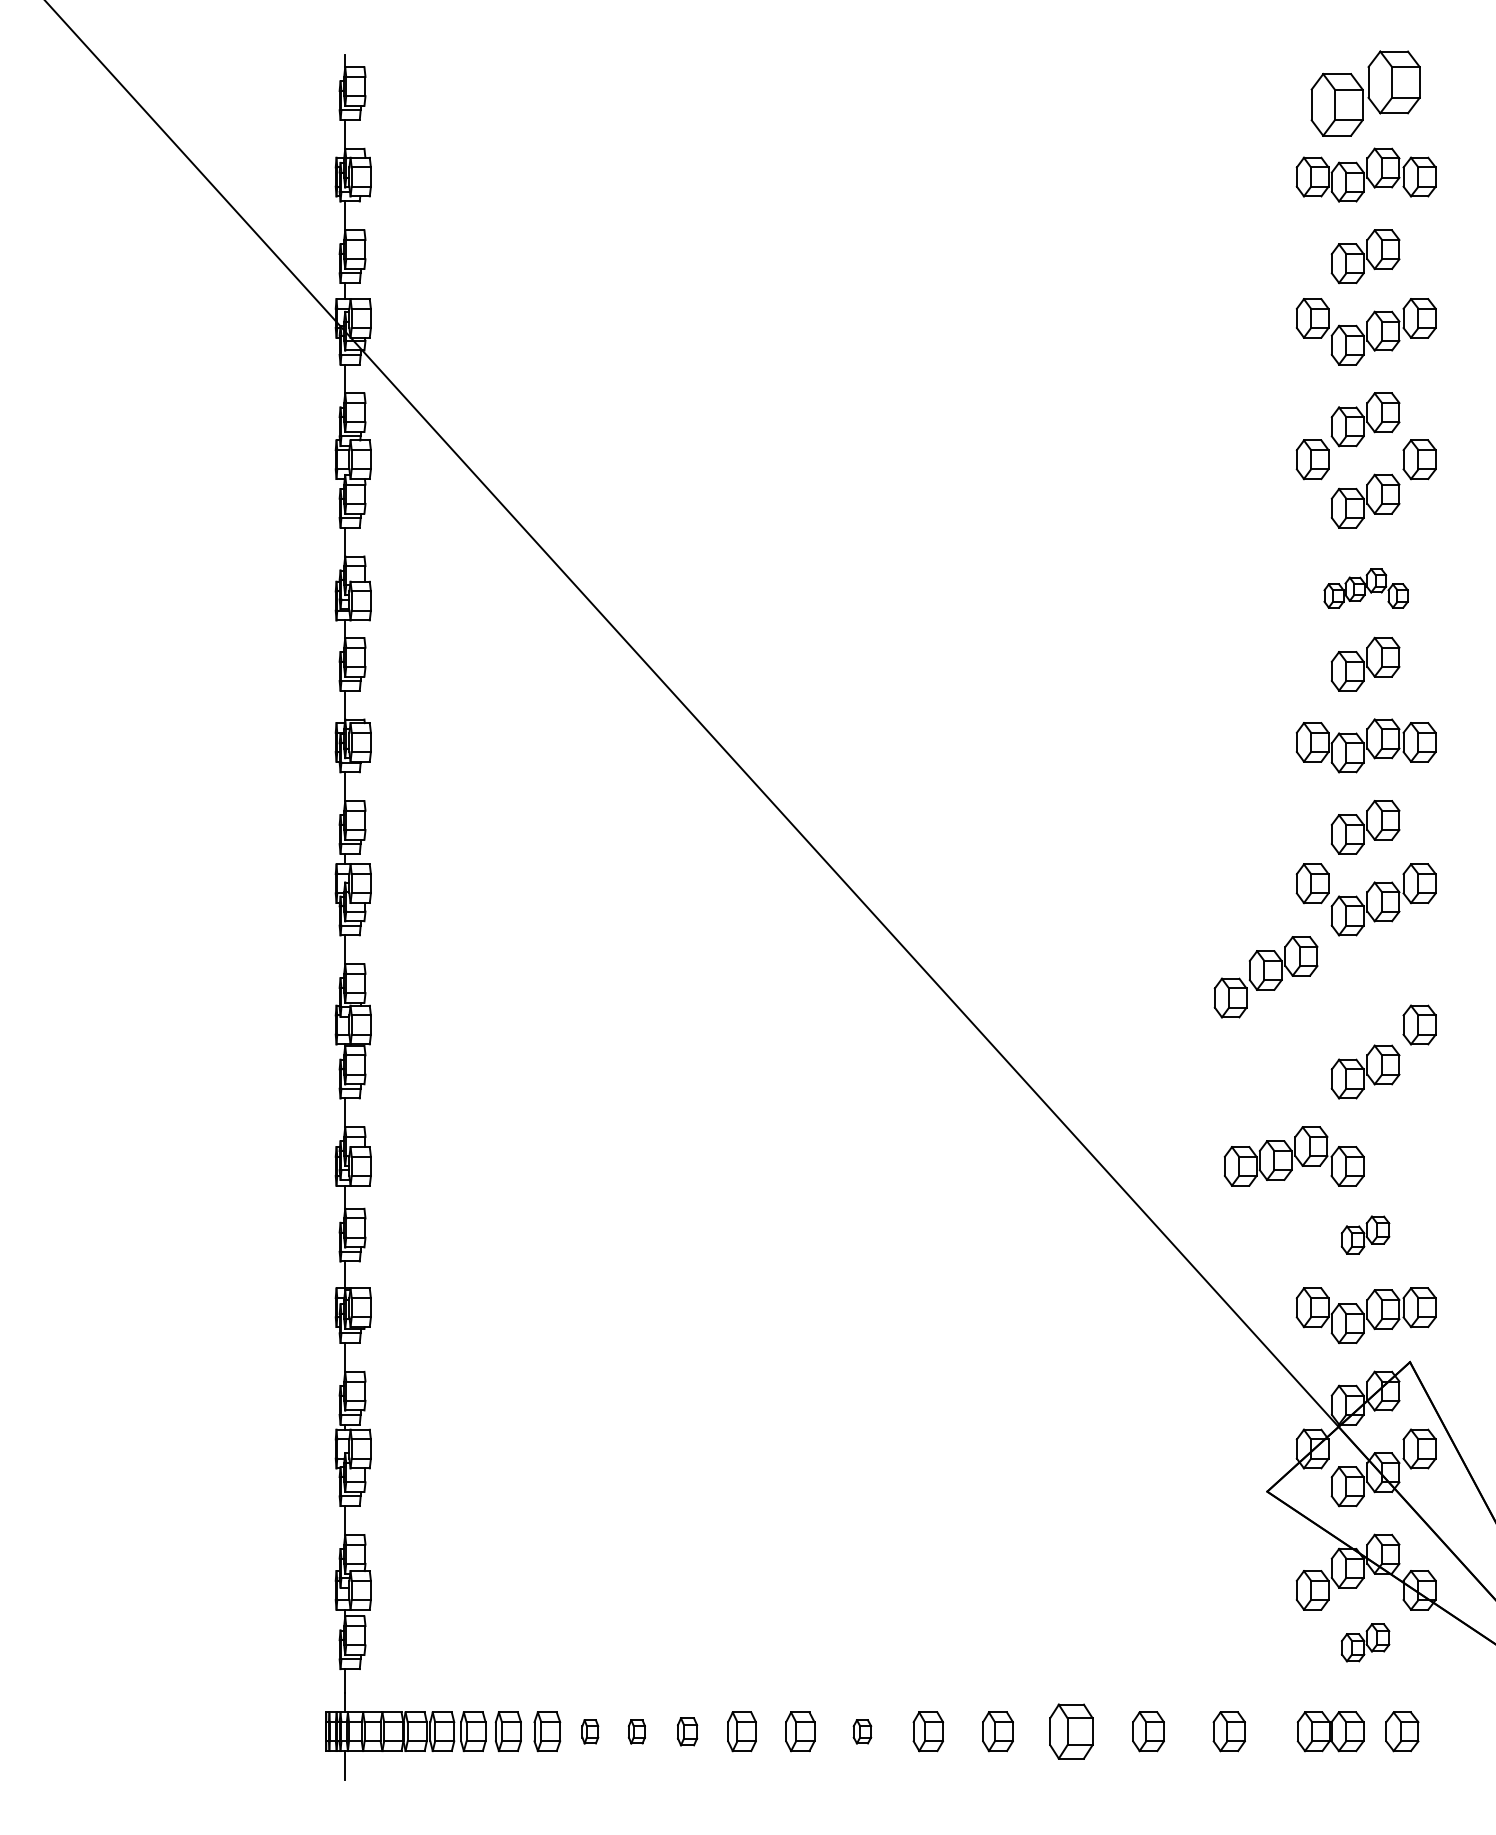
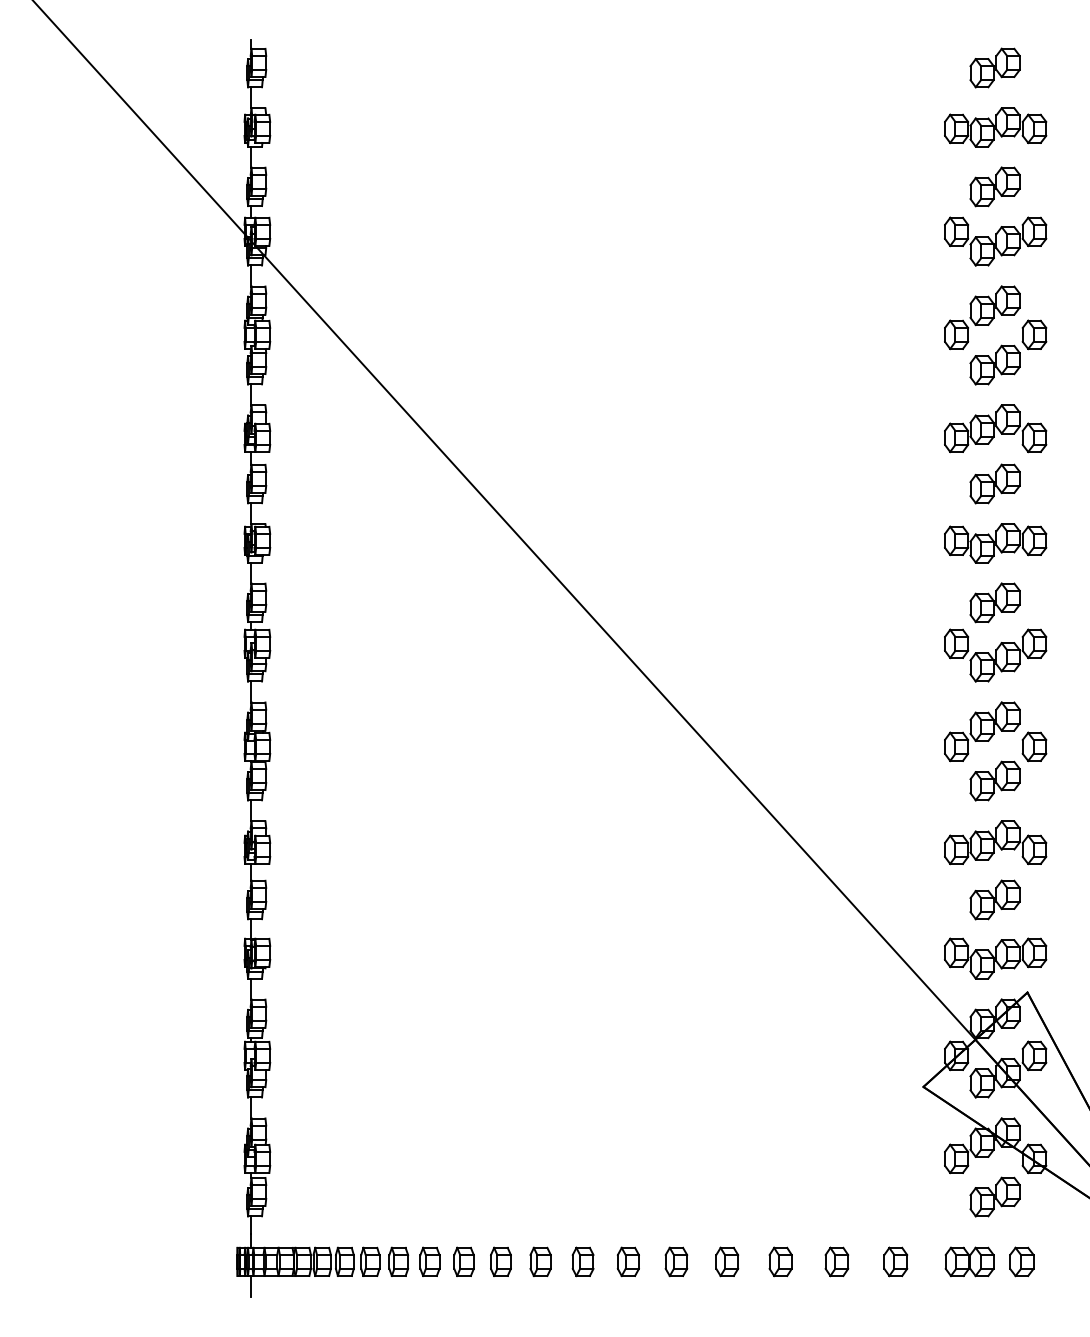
part: (1365, 93) -> (995, 67), size x0.62
part: (1365, 588) -> (995, 428), size x1.67
part: (1265, 977) -> (981, 731), moved
part: (1293, 1156) -> (995, 842), moved
part: (1365, 1234) -> (995, 899), size x1.43
part: (1365, 1642) -> (995, 1196), size x1.43
part: (590, 1731) -> (430, 1261), size x1.67
part: (636, 1731) -> (463, 1261), size x1.67
part: (687, 1731) -> (500, 1261), size x1.43
part: (862, 1731) -> (628, 1261), size x1.67
part: (1071, 1731) -> (780, 1261), size x0.71

